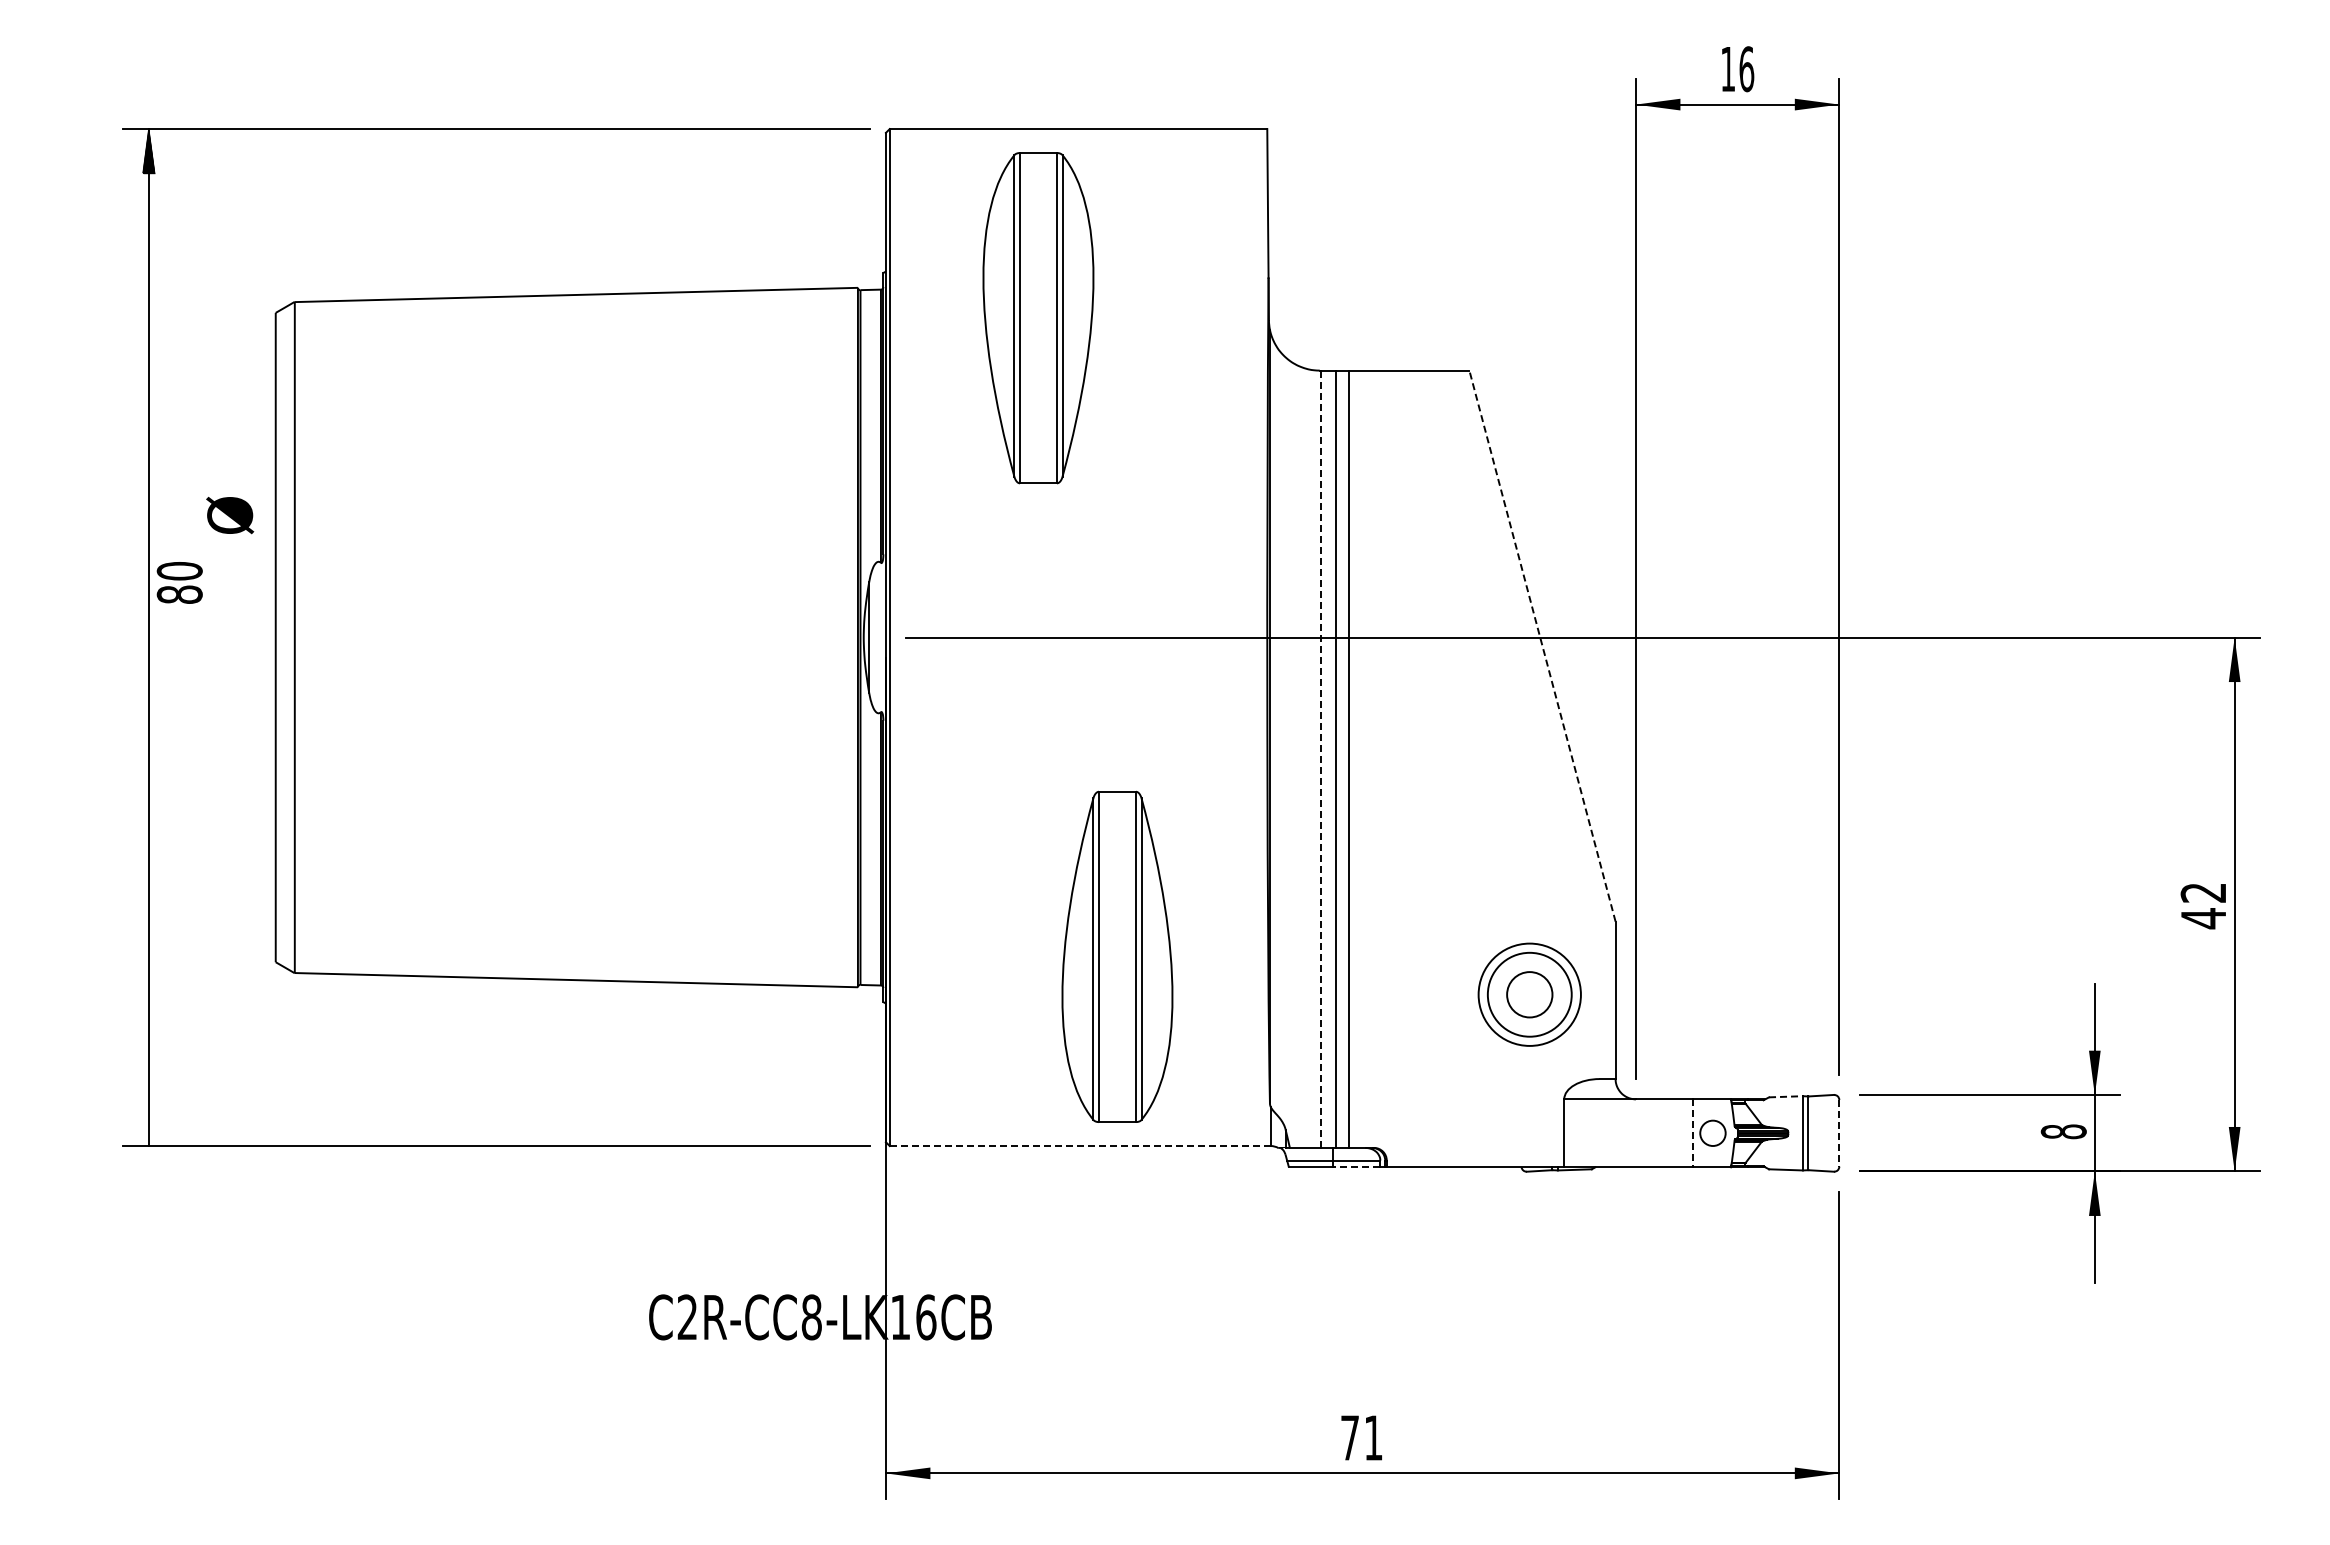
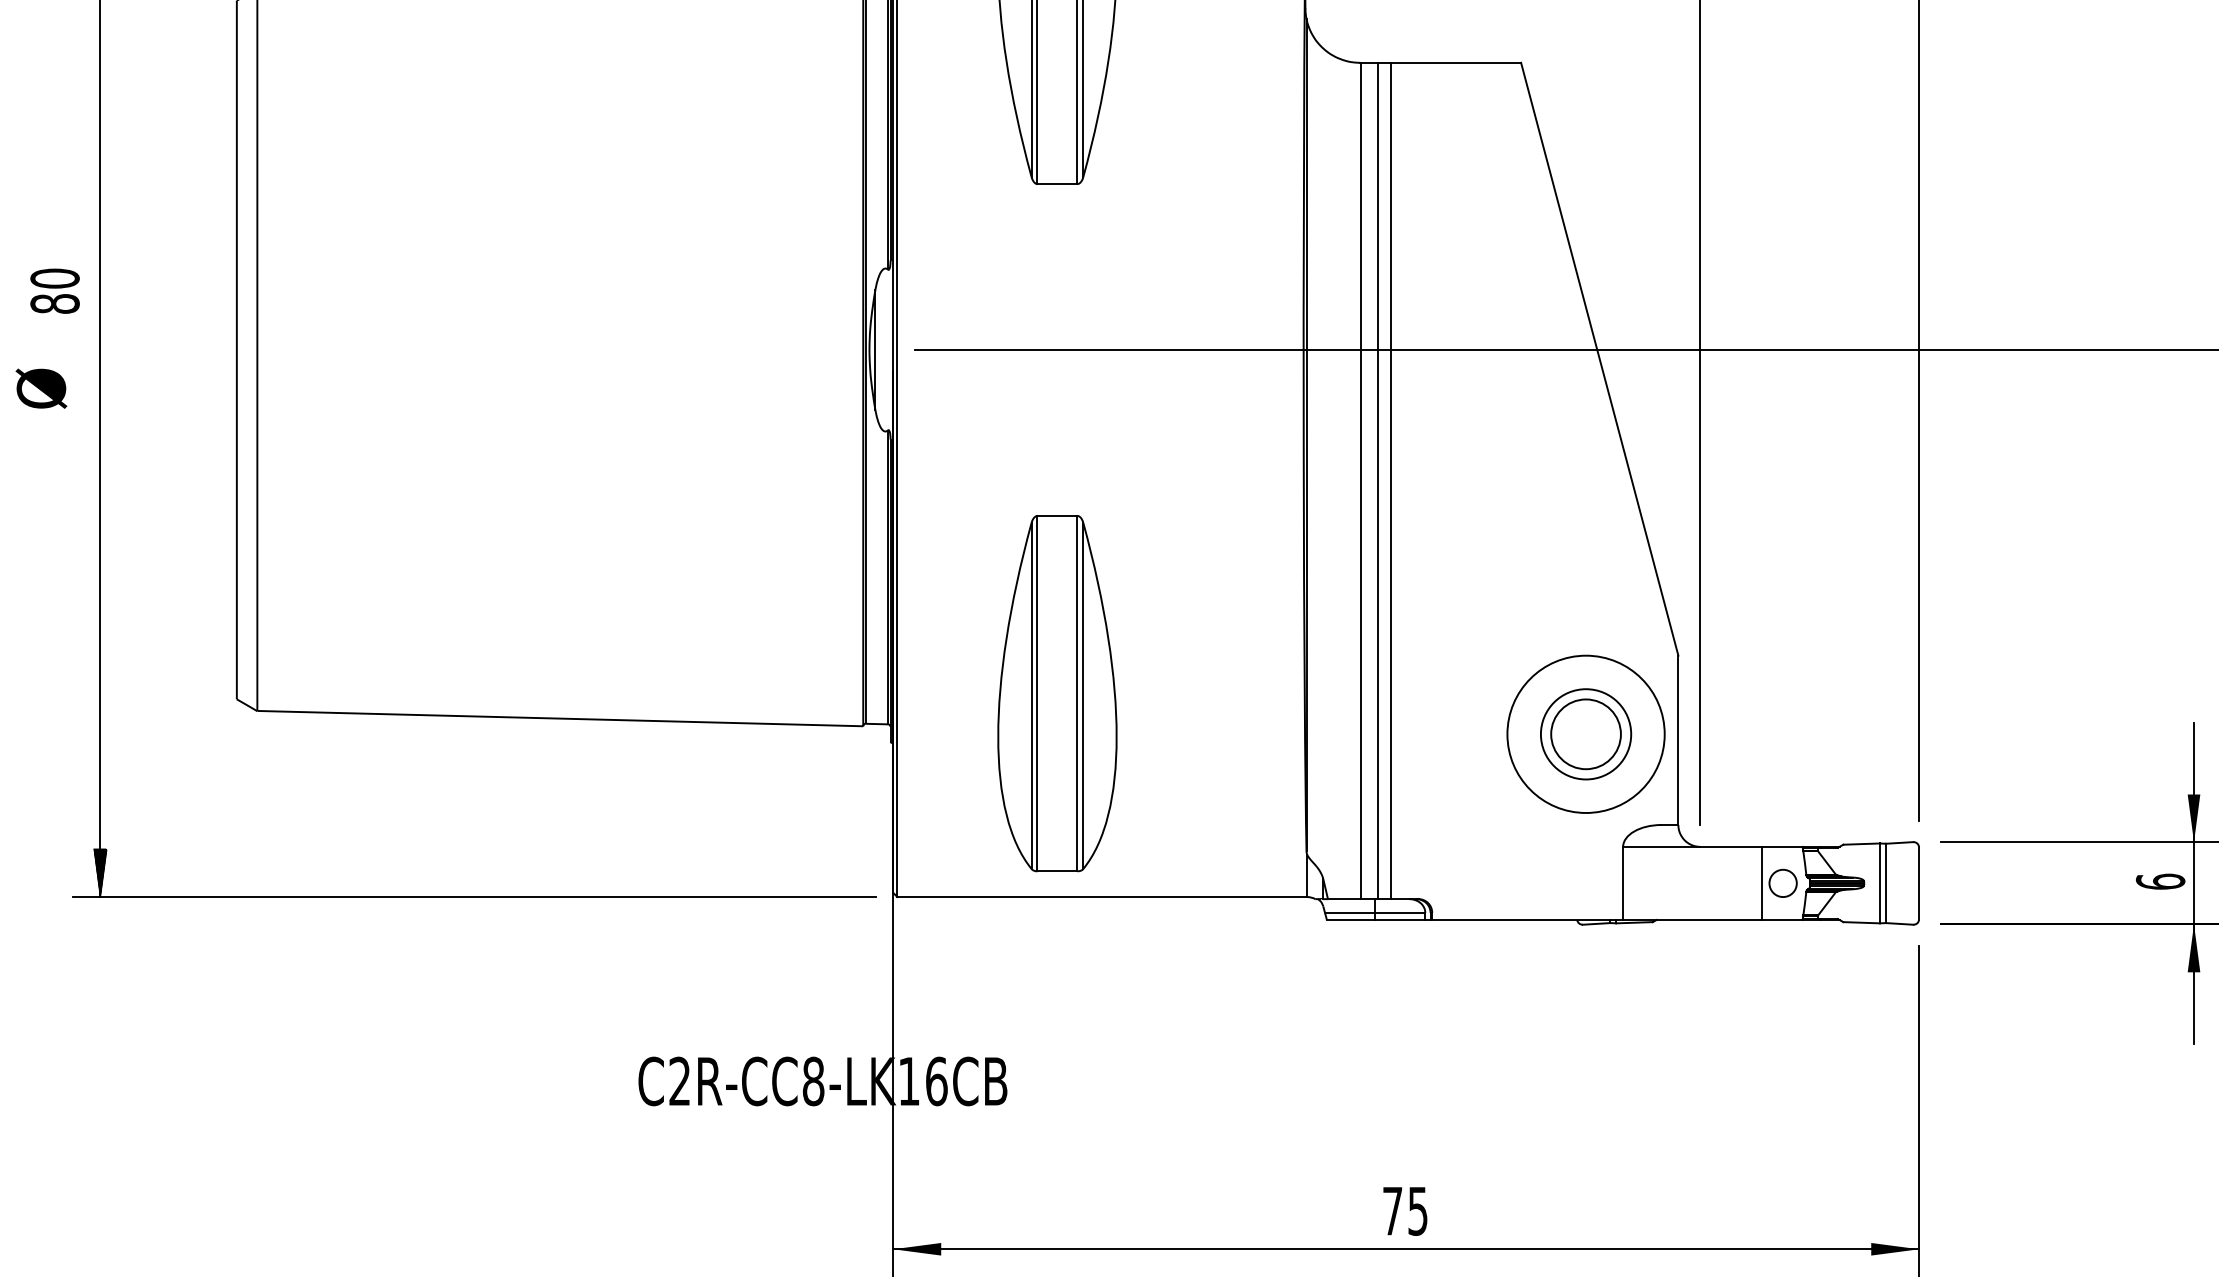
text: (230, 515) -> (41, 388), moved
text: (179, 582) -> (54, 290), moved
line: (1542, 645) -> (1599, 358), dashed -> solid
line: (1320, 759) -> (1360, 481), dashed -> solid
part: (1117, 956) -> (1057, 693), moved
circle: (1529, 994) -> (1585, 734), size x1.43
circle: (1529, 994) -> (1585, 734), size x1.43
line: (1786, 1096) -> (1862, 843), dashed -> solid
hatch: (148, 1123) -> (99, 872), added
text: (2063, 1131) -> (2160, 881), 8 -> 6
line: (1693, 1133) -> (1762, 883), dashed -> solid
line: (1839, 1133) -> (1919, 883), dashed -> solid
line: (1080, 1146) -> (1102, 897), dashed -> solid
line: (1356, 1167) -> (1399, 920), dashed -> solid
text: (1373, 1437) -> (1417, 1210), 71 -> 75

